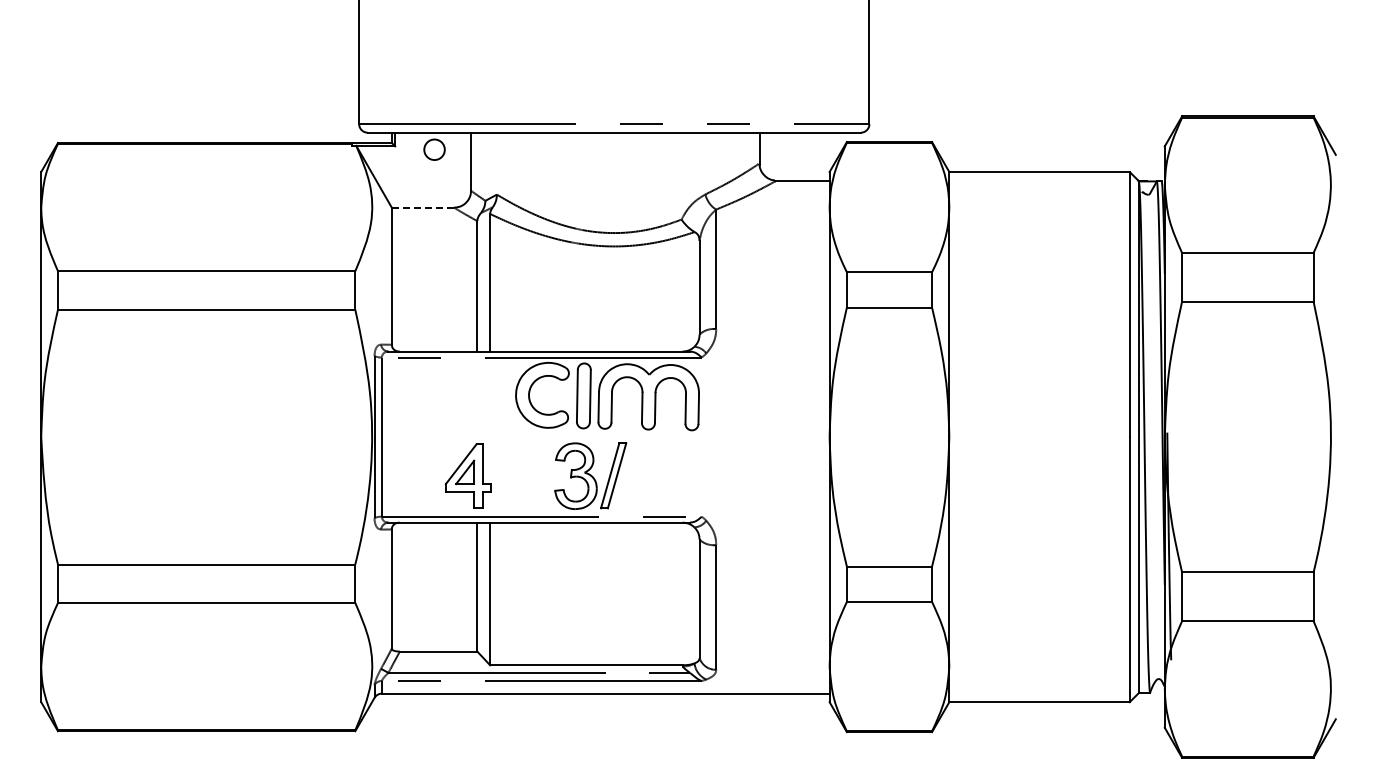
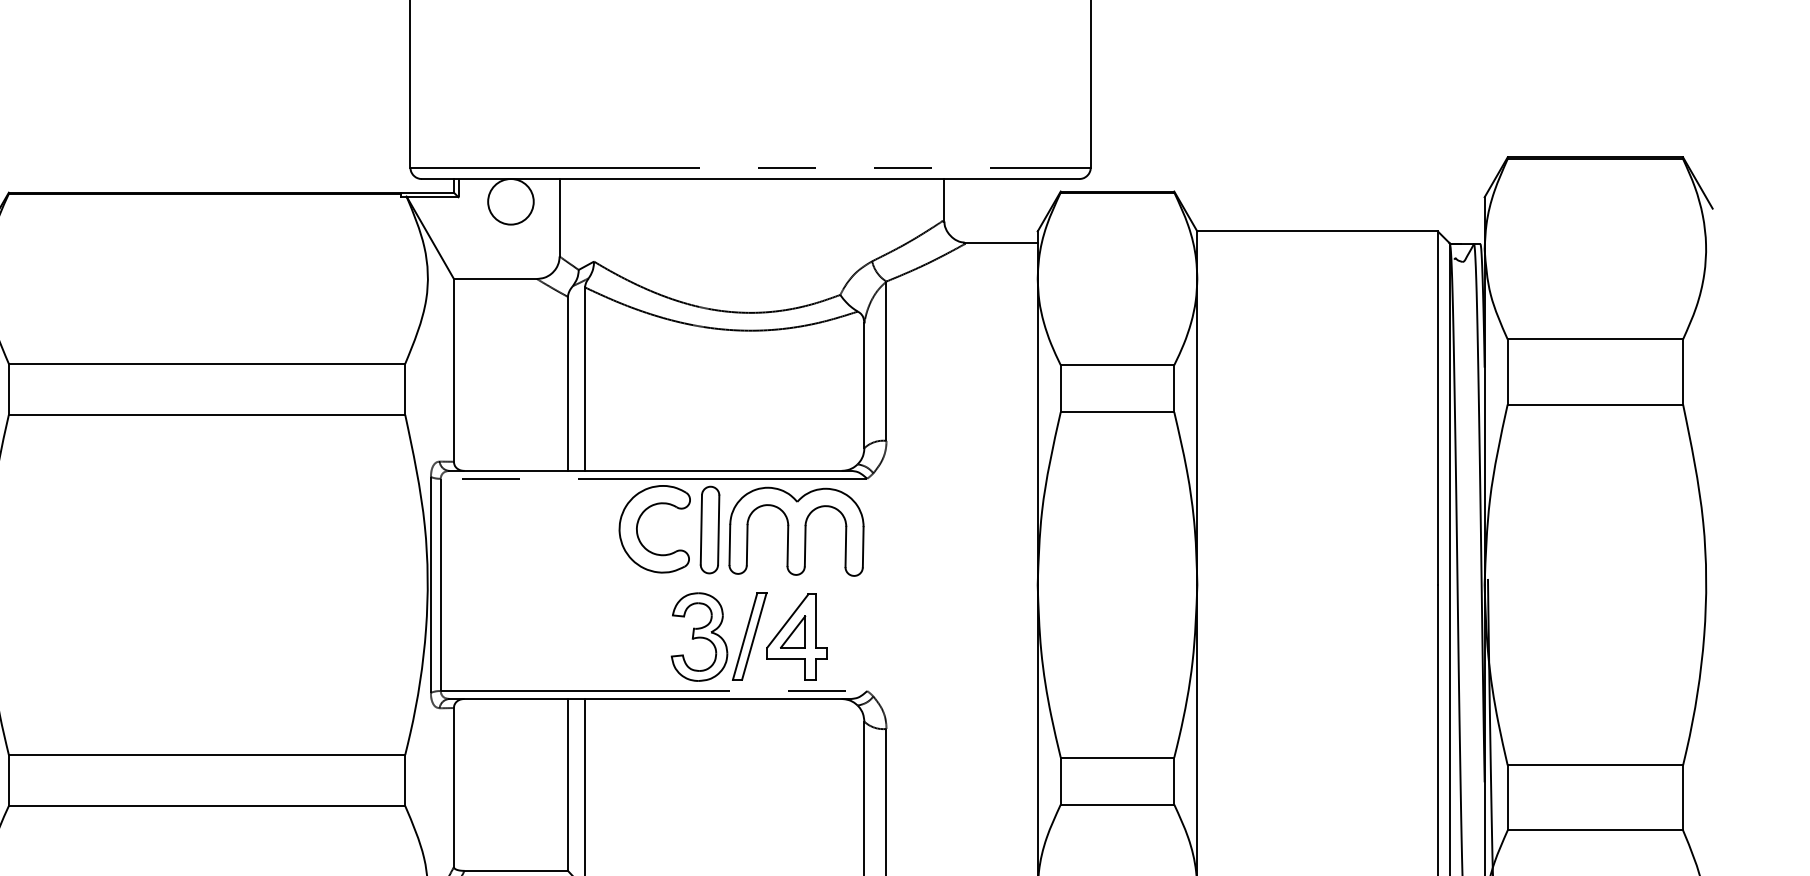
circle: (434, 149) -> (510, 201), size x1.67
line: (423, 207) -> (496, 278), dashed -> solid
part: (467, 475) -> (796, 636), moved

